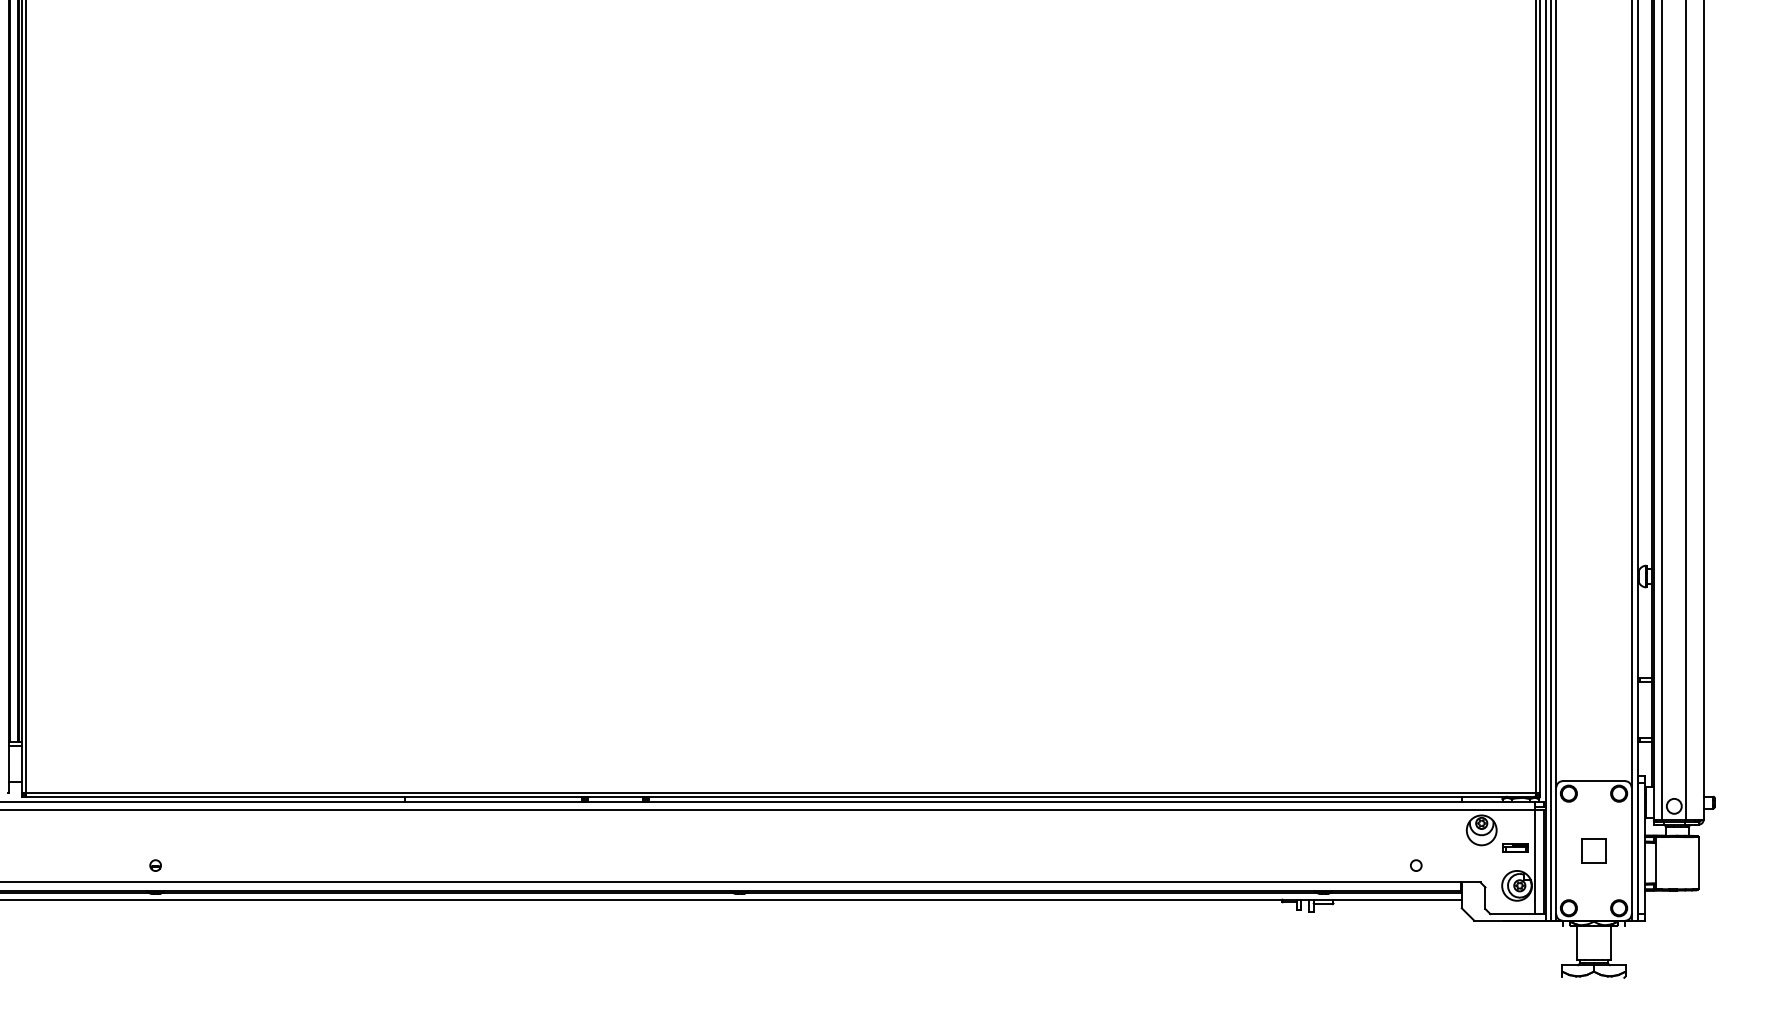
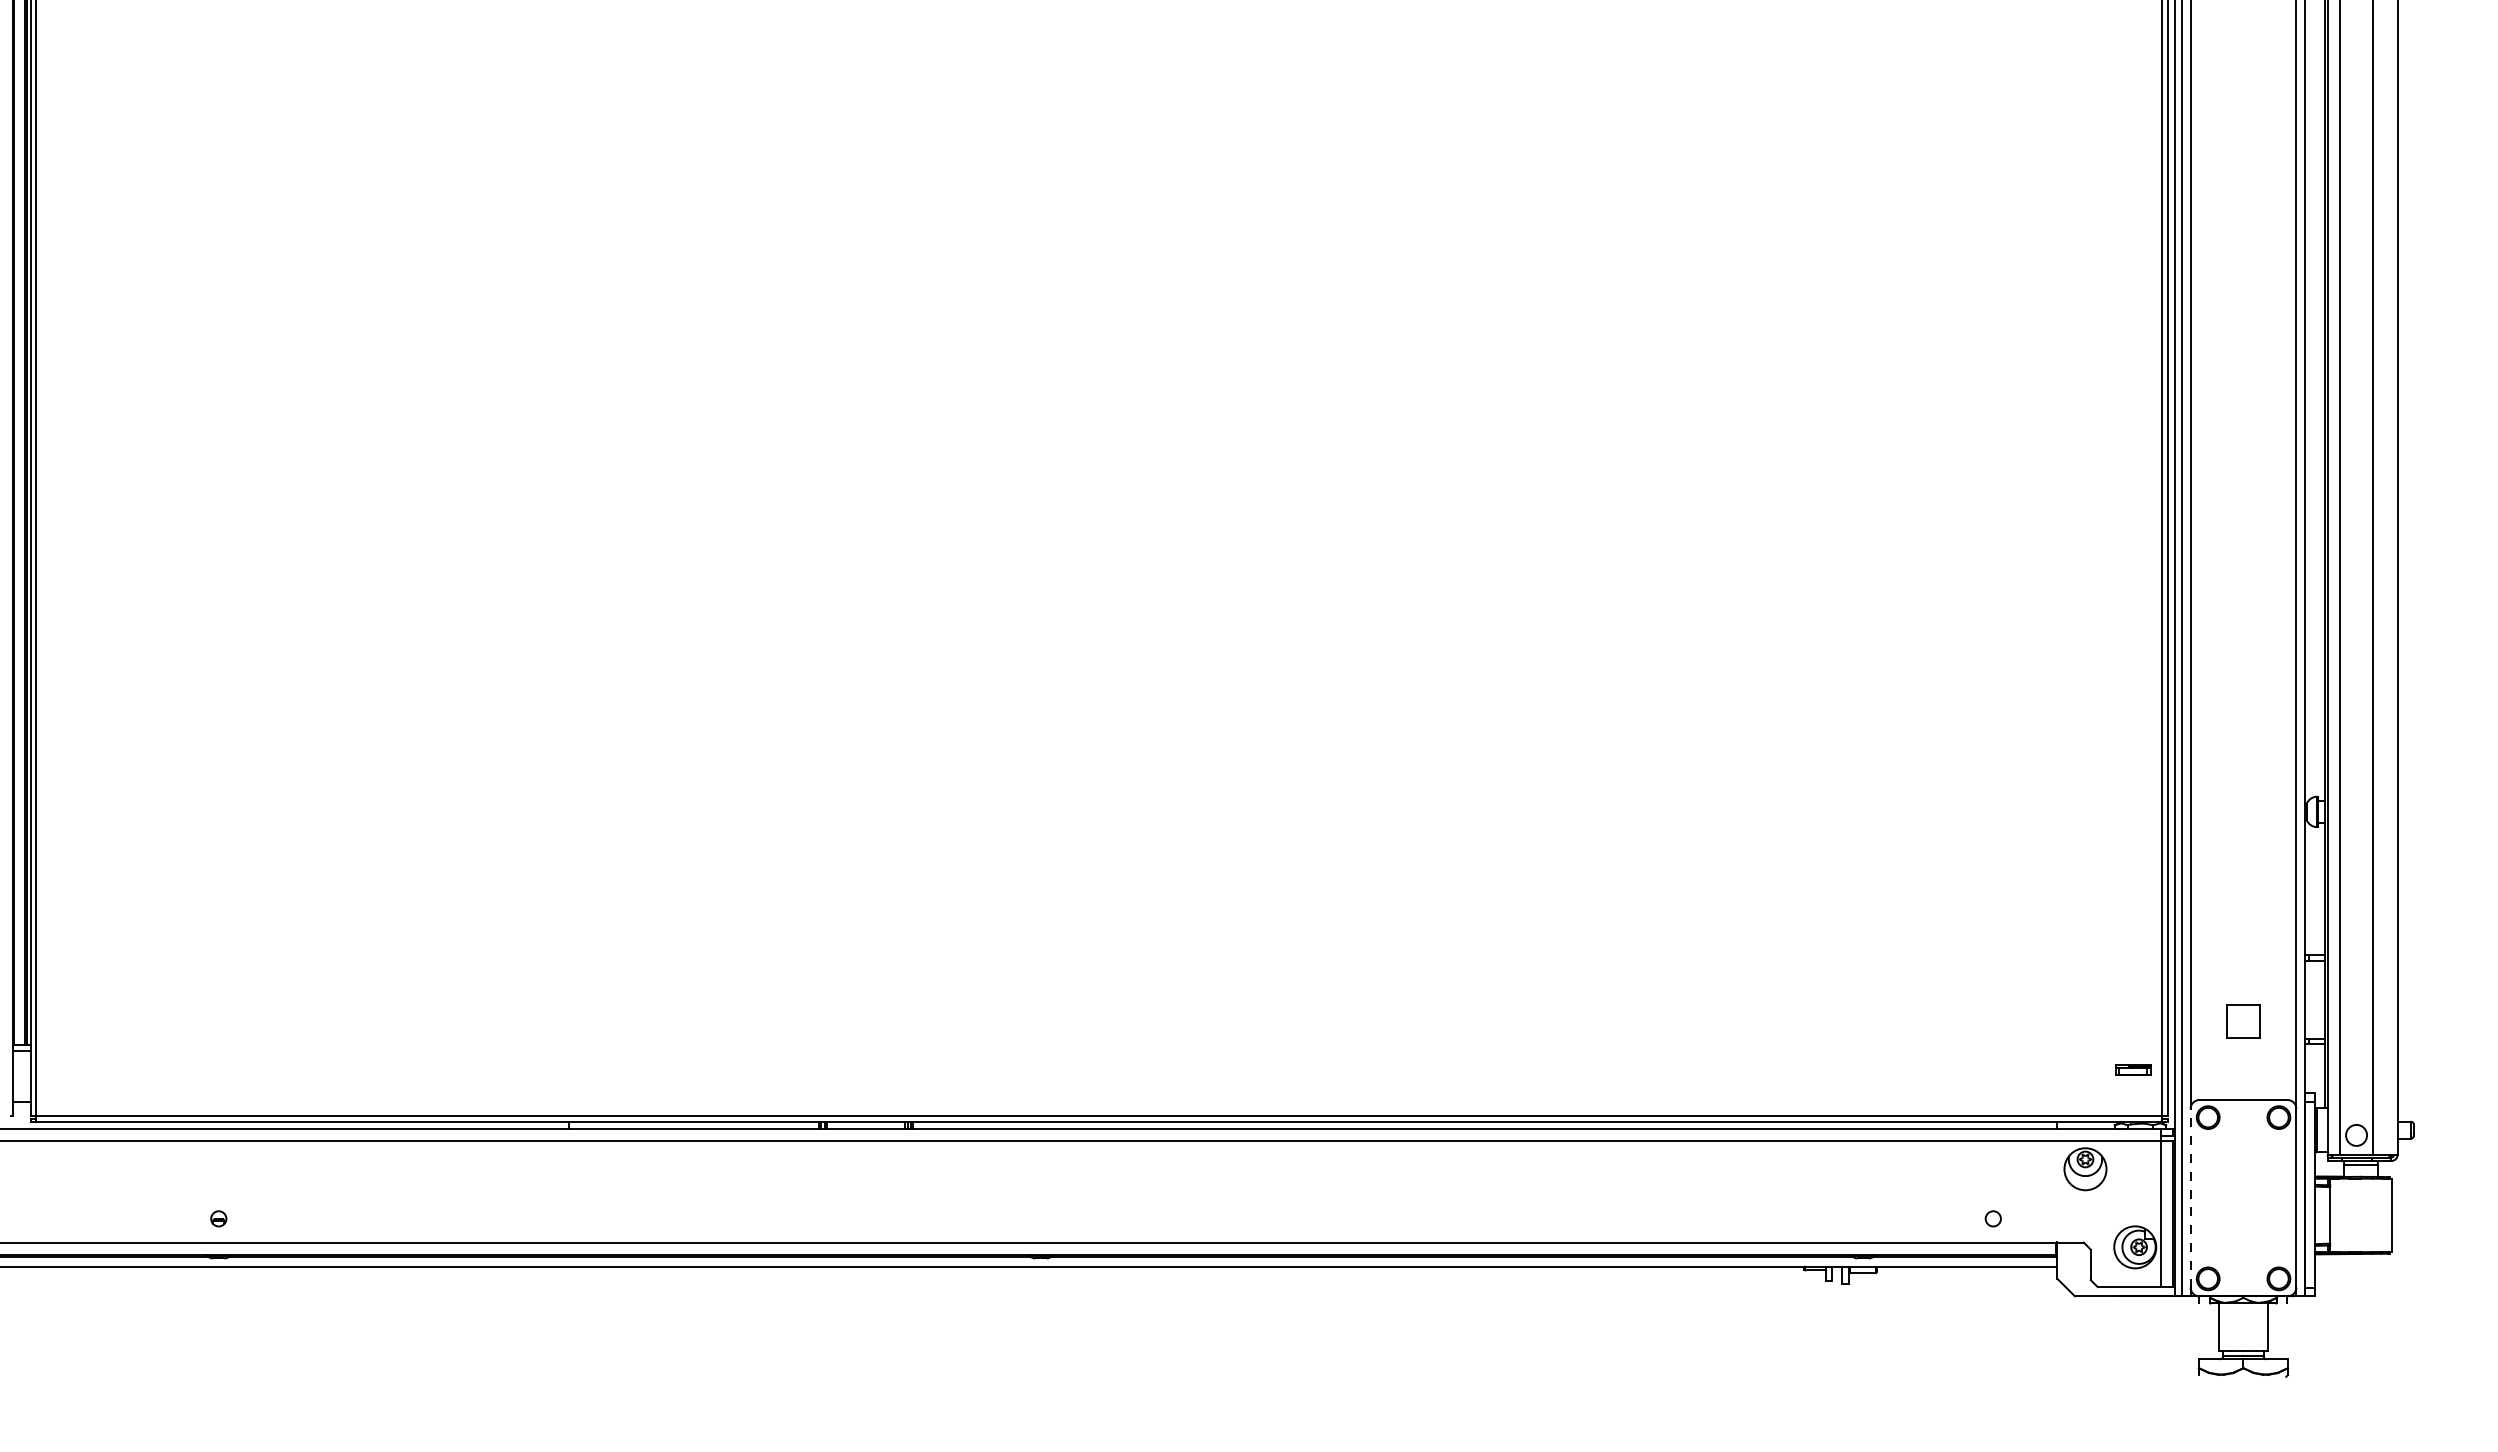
part: (1515, 847) -> (2133, 1069), moved
line: (1556, 850) -> (2190, 1197), solid -> dashed
part: (1593, 851) -> (2243, 1021), moved

